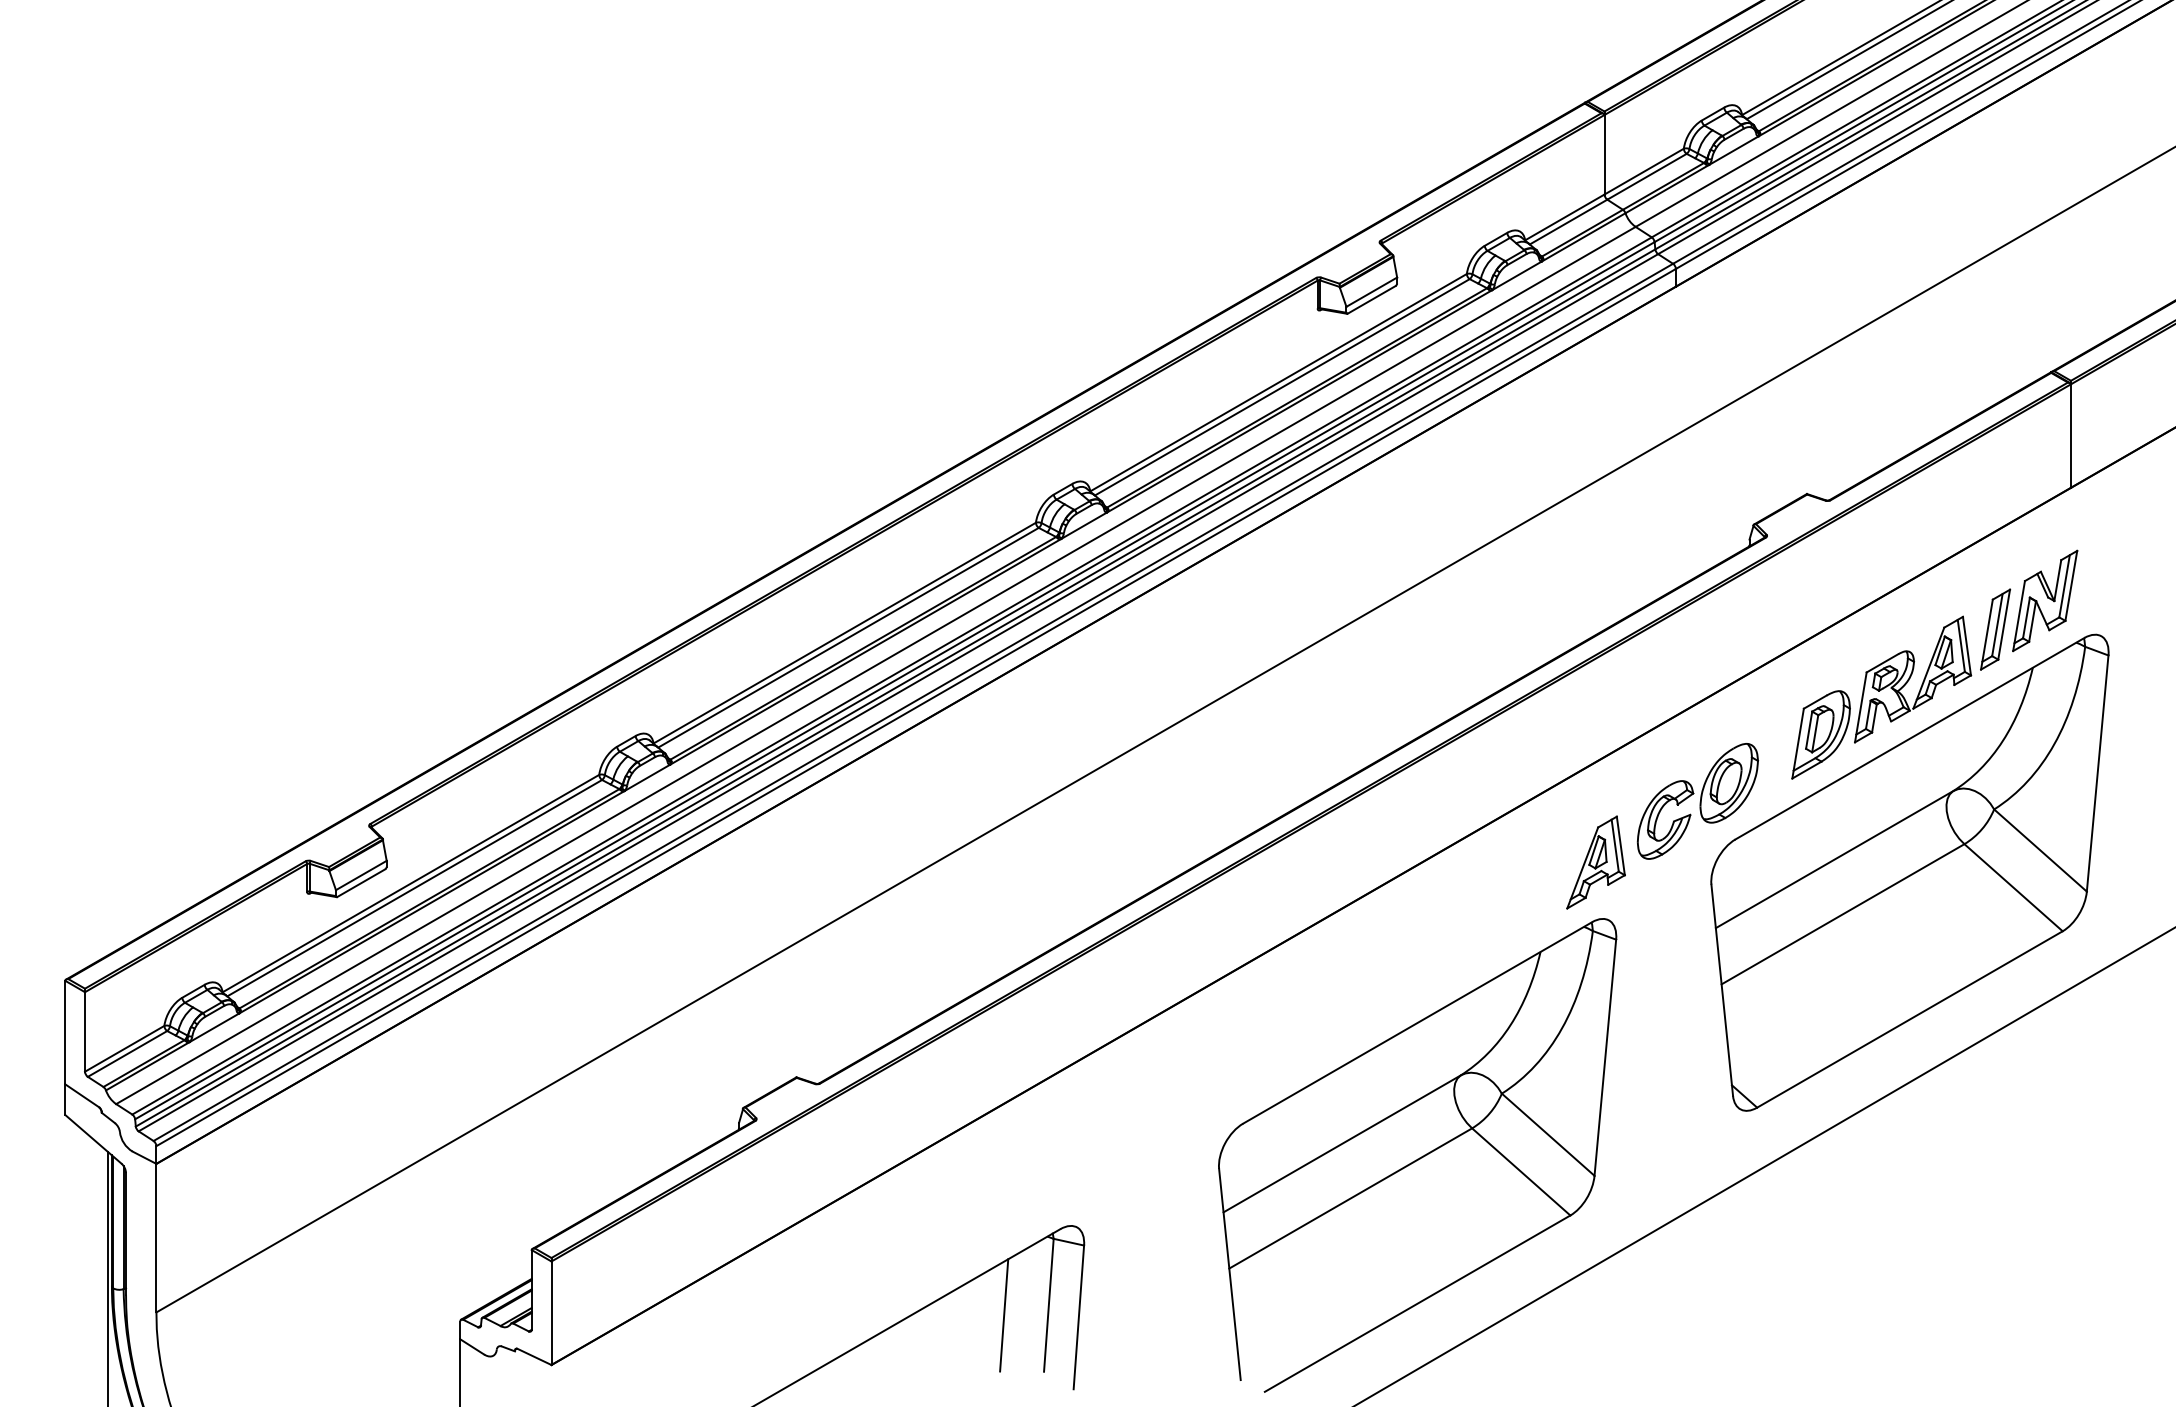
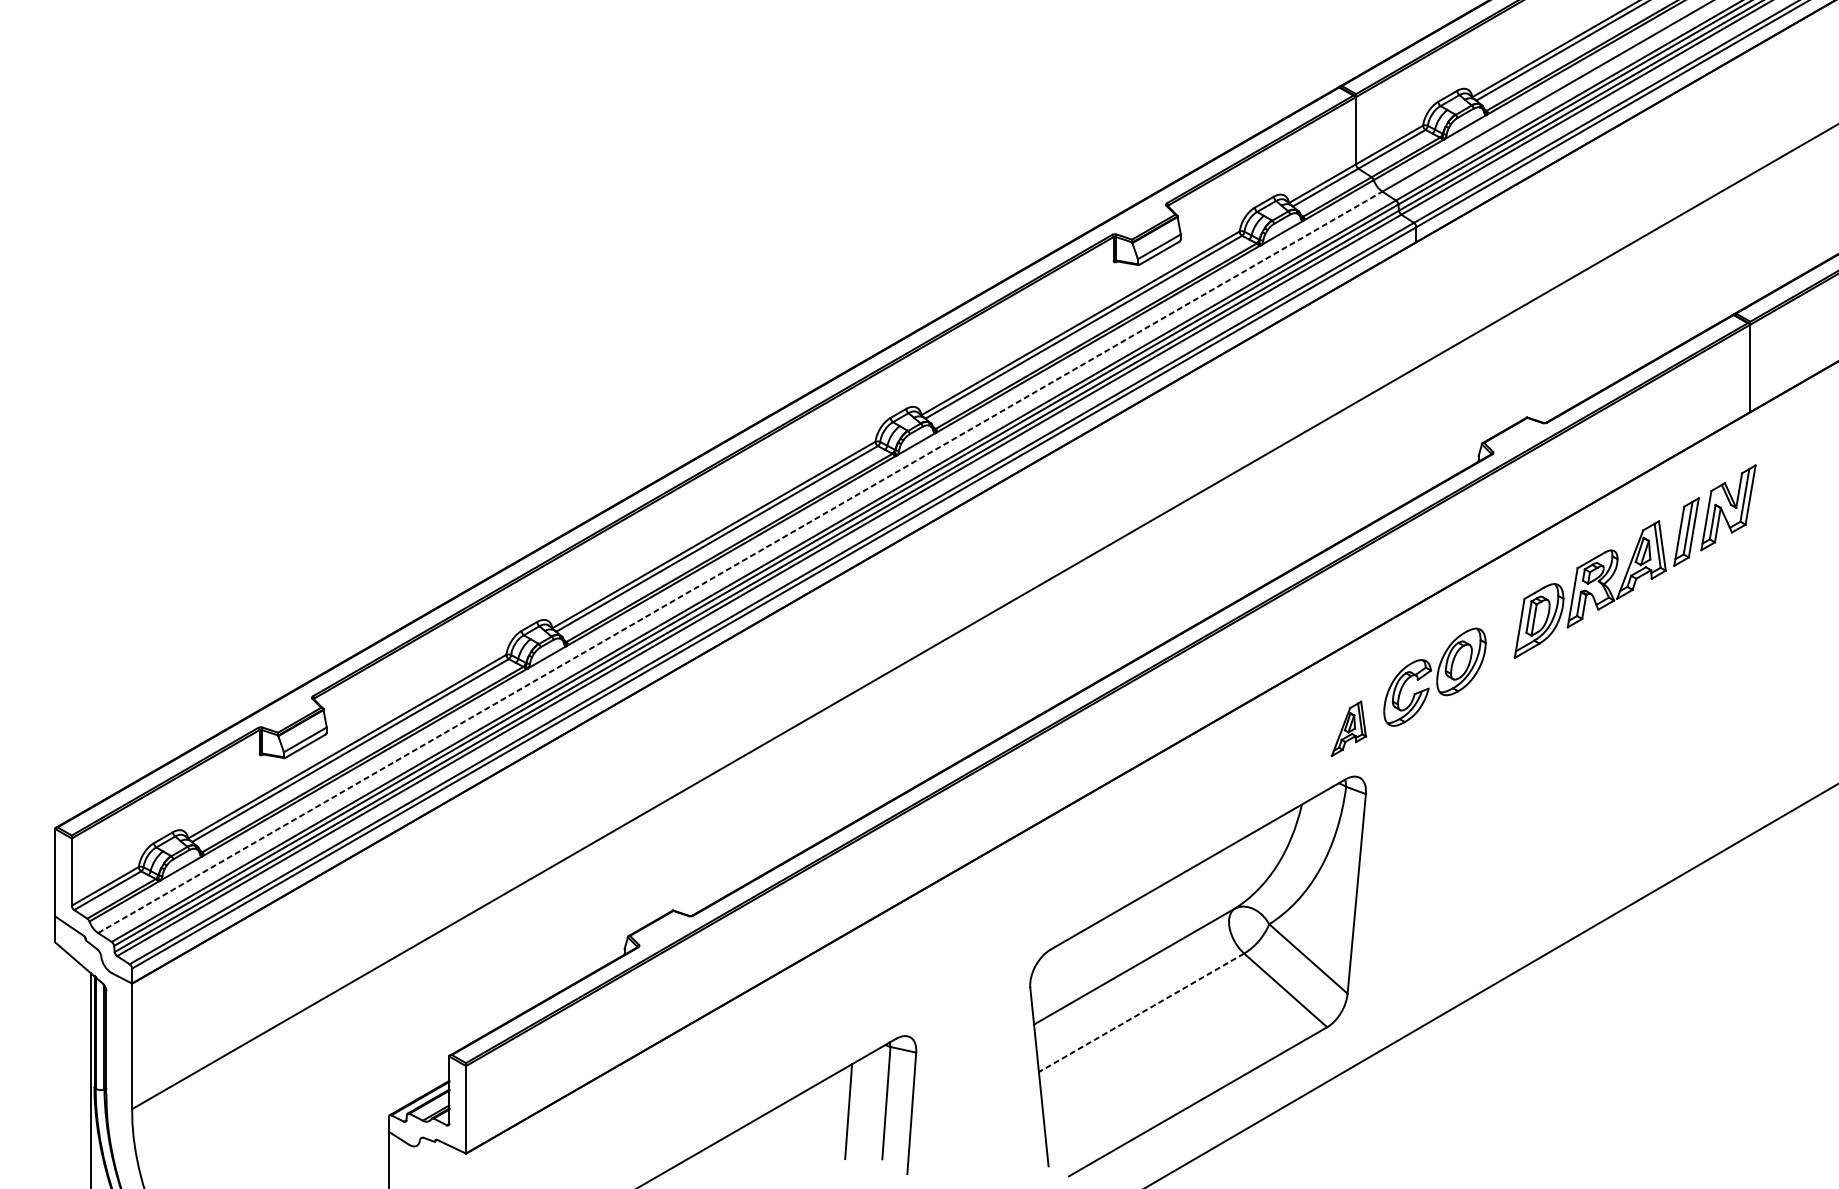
line: (876, 665) -> (740, 562), solid -> dashed
part: (1595, 862) -> (1348, 728), size x0.7
part: (1909, 872) -> (1613, 737), removed
line: (1350, 1198) -> (1141, 1012), solid -> dashed

